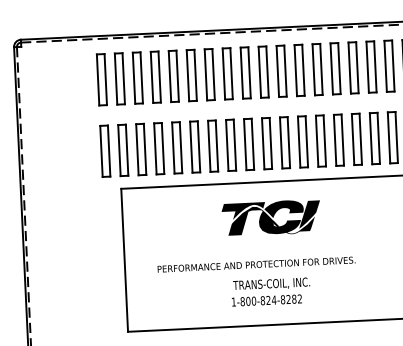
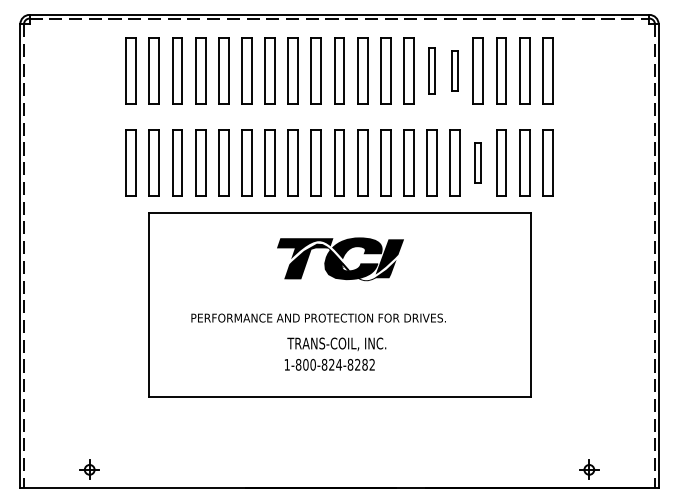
part: (353, 67) -> (454, 70), size x0.6
part: (335, 68) -> (431, 70), size x0.7
part: (374, 137) -> (477, 162), size x0.6

